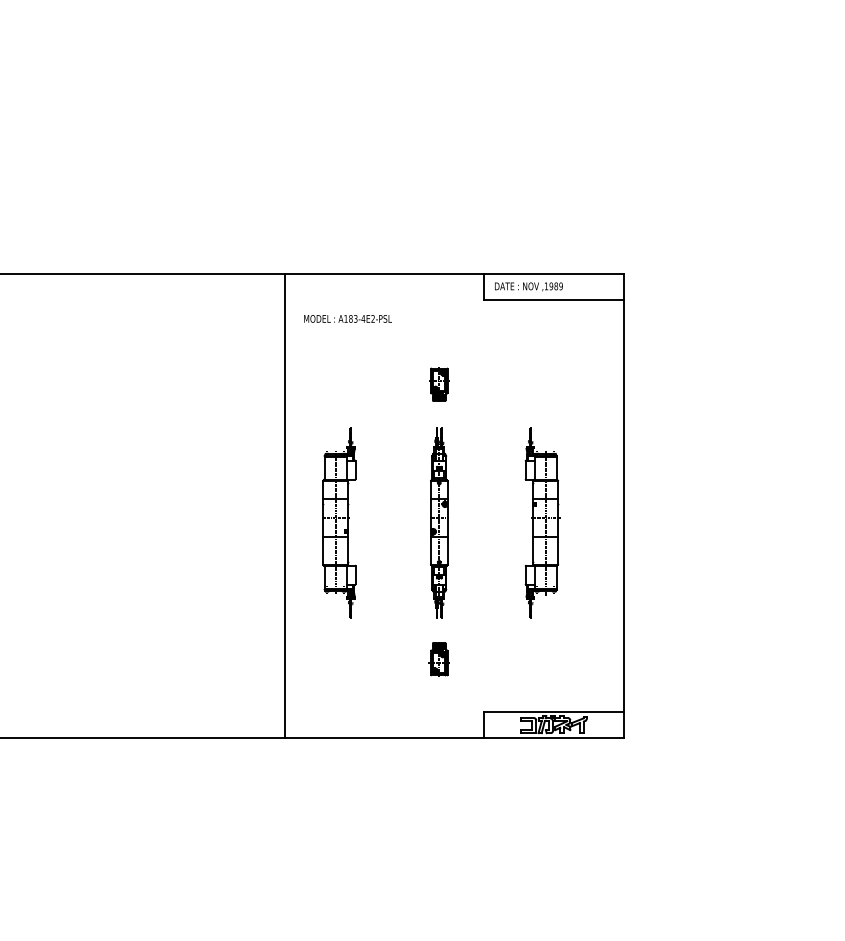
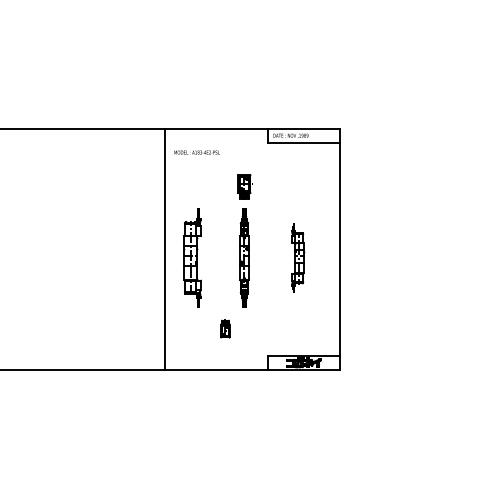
part: (439, 384) -> (244, 186), size x1.4
part: (541, 521) -> (297, 257), size x0.7
part: (439, 658) -> (225, 328), moved

